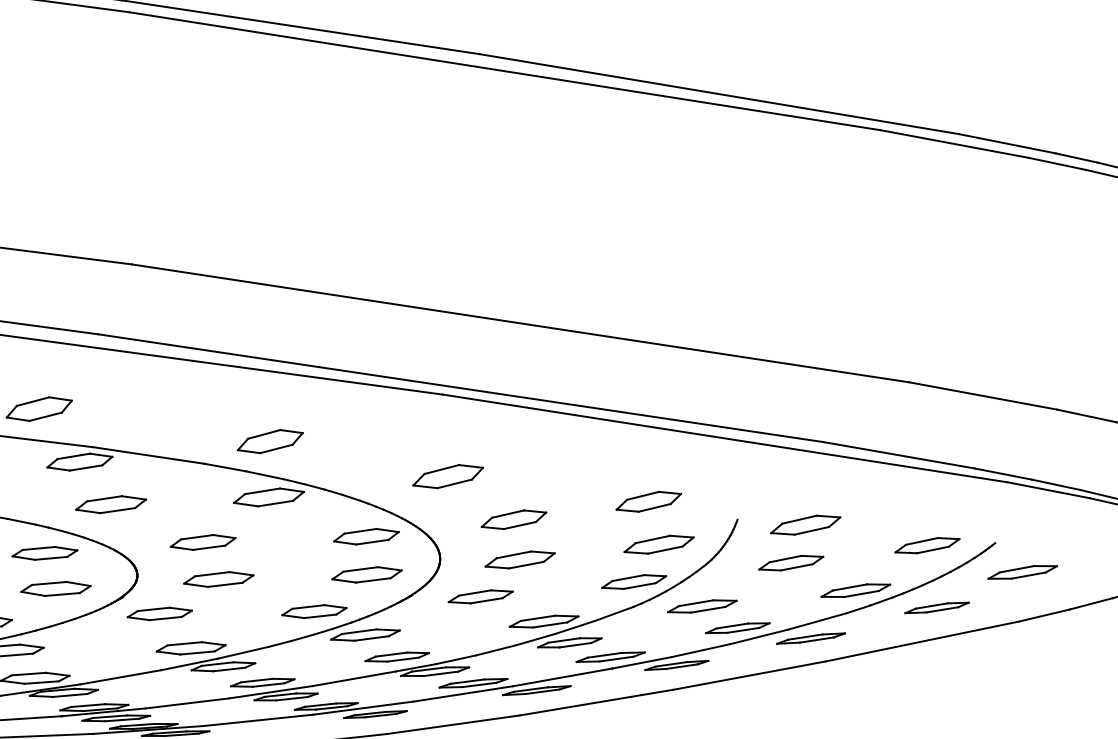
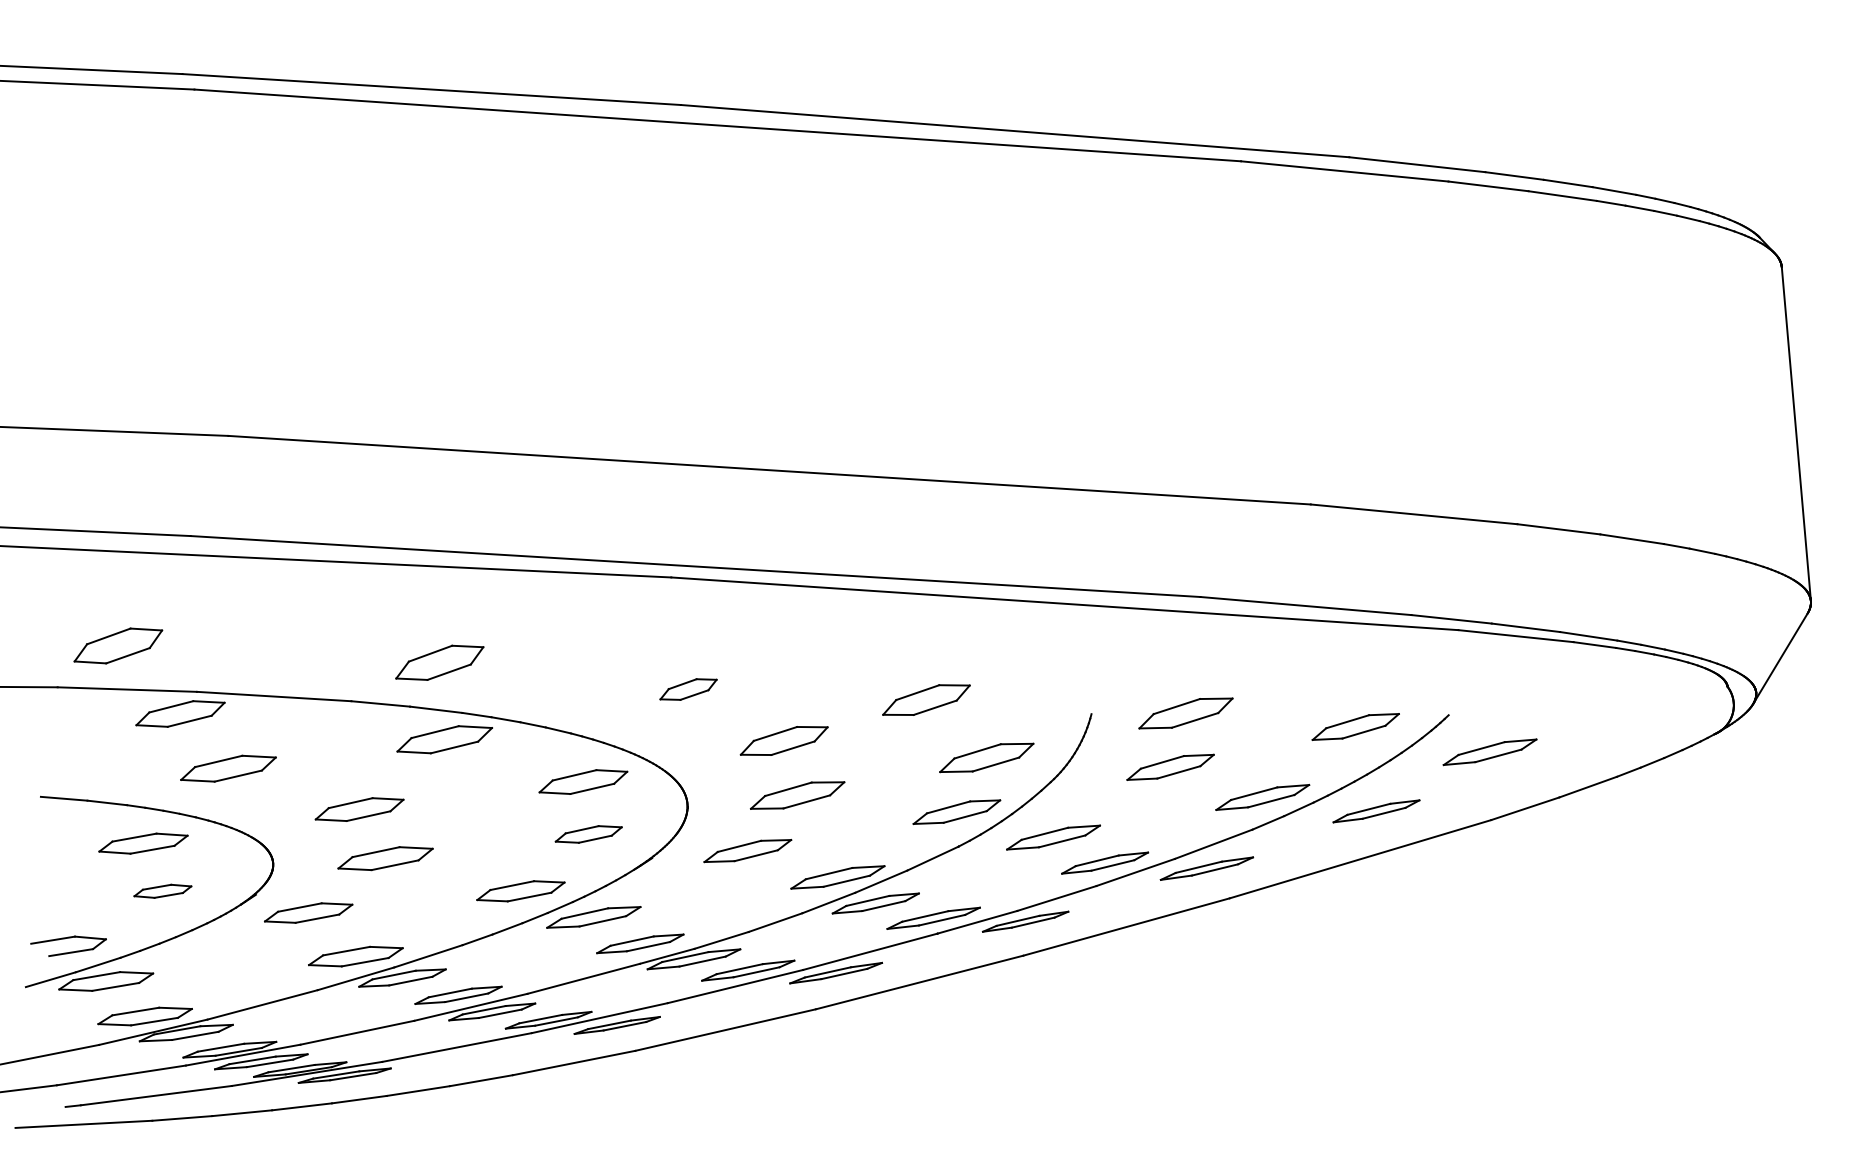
part: (448, 476) -> (688, 689), size x0.6
part: (648, 501) -> (926, 699), moved
part: (366, 574) -> (588, 834), size x0.7
part: (55, 589) -> (162, 891), size x0.6

